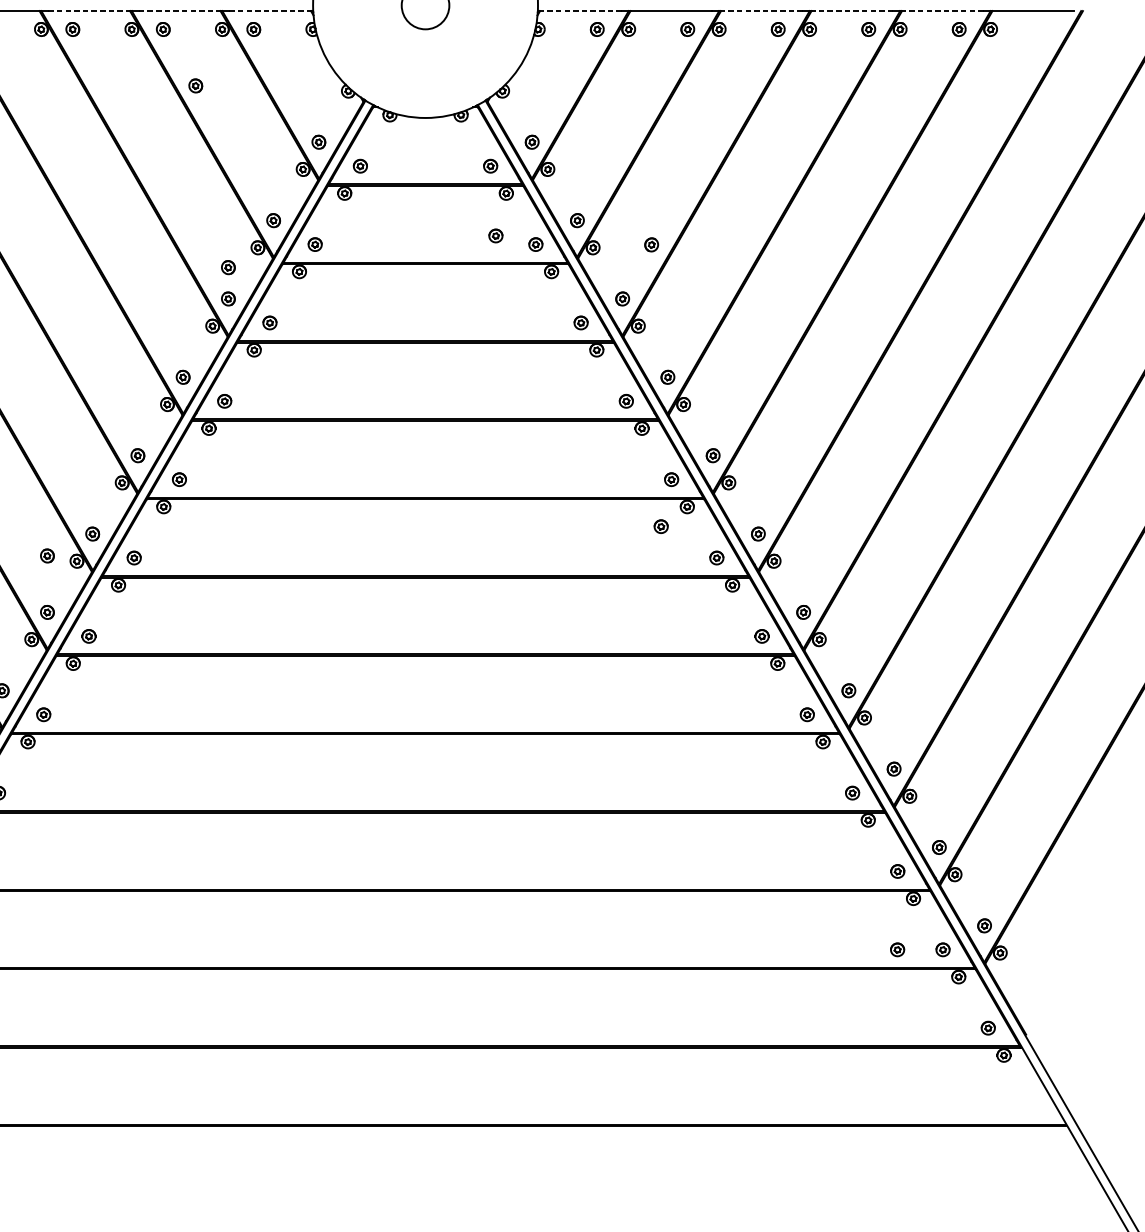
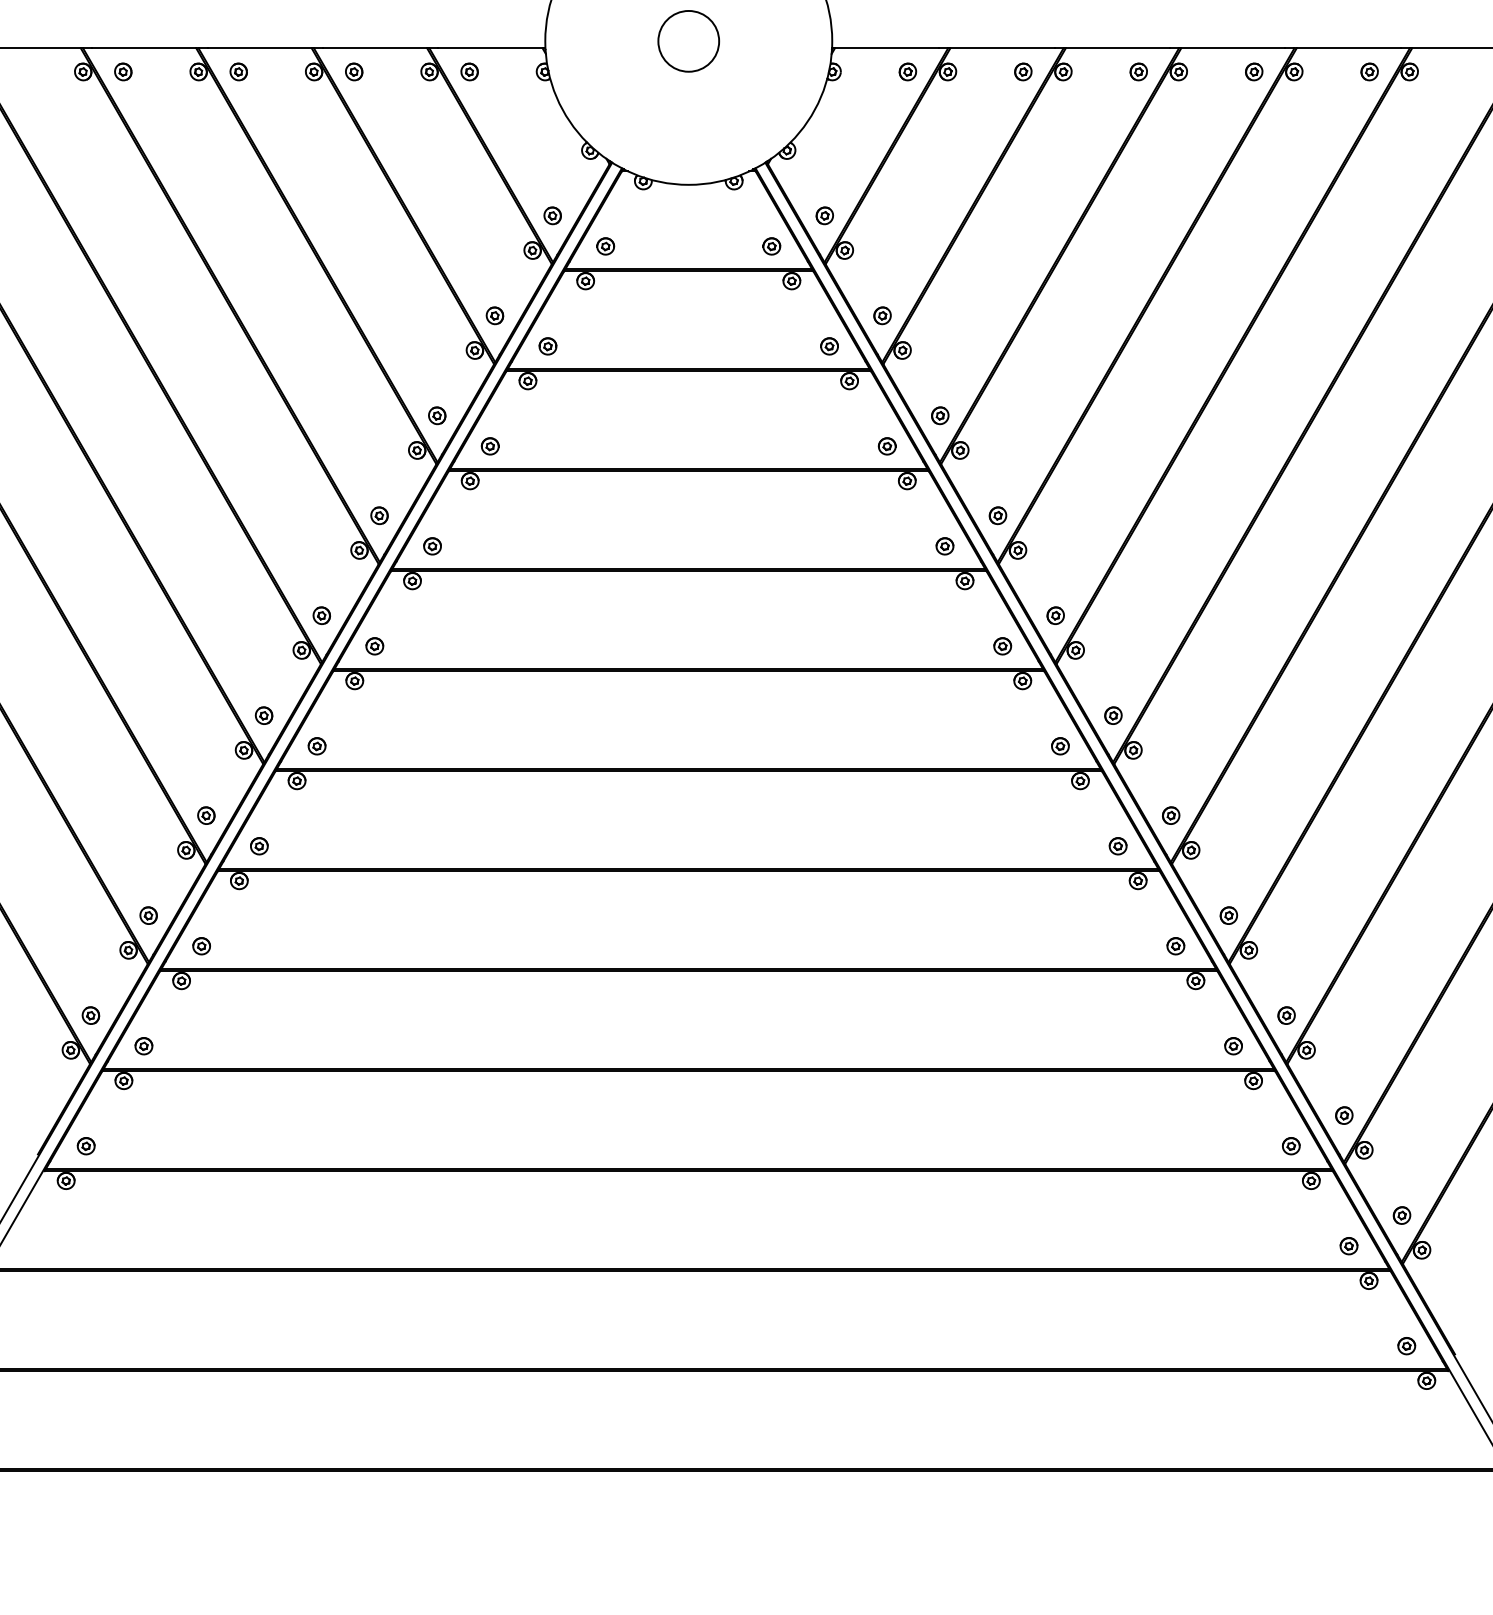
line: (89, 11) -> (260, 48), dashed -> solid
line: (180, 11) -> (375, 48), dashed -> solid
line: (270, 11) -> (491, 48), dashed -> solid
line: (580, 11) -> (886, 48), dashed -> solid
line: (761, 11) -> (1117, 48), dashed -> solid
line: (851, 11) -> (1232, 48), dashed -> solid
line: (942, 11) -> (1348, 48), dashed -> solid
part: (195, 85) -> (395, 143), removed
part: (495, 236) -> (778, 335), removed
part: (651, 244) -> (977, 346), removed
part: (228, 267) -> (437, 375), removed
part: (661, 526) -> (989, 706), removed
part: (47, 555) -> (206, 743), removed
part: (897, 950) -> (1290, 1246), removed

